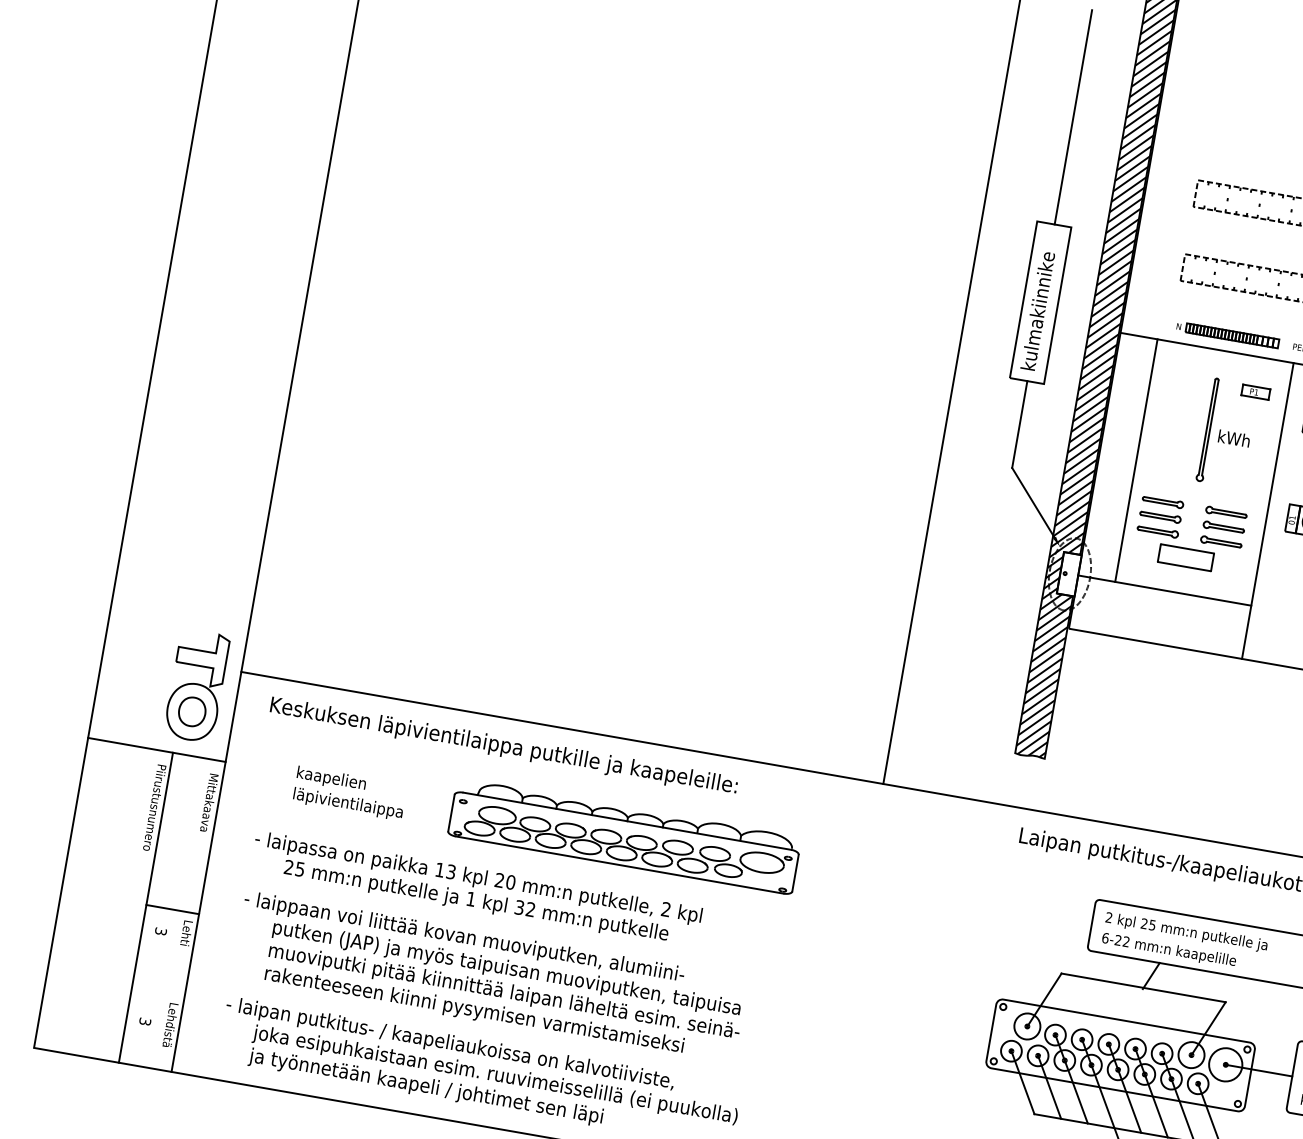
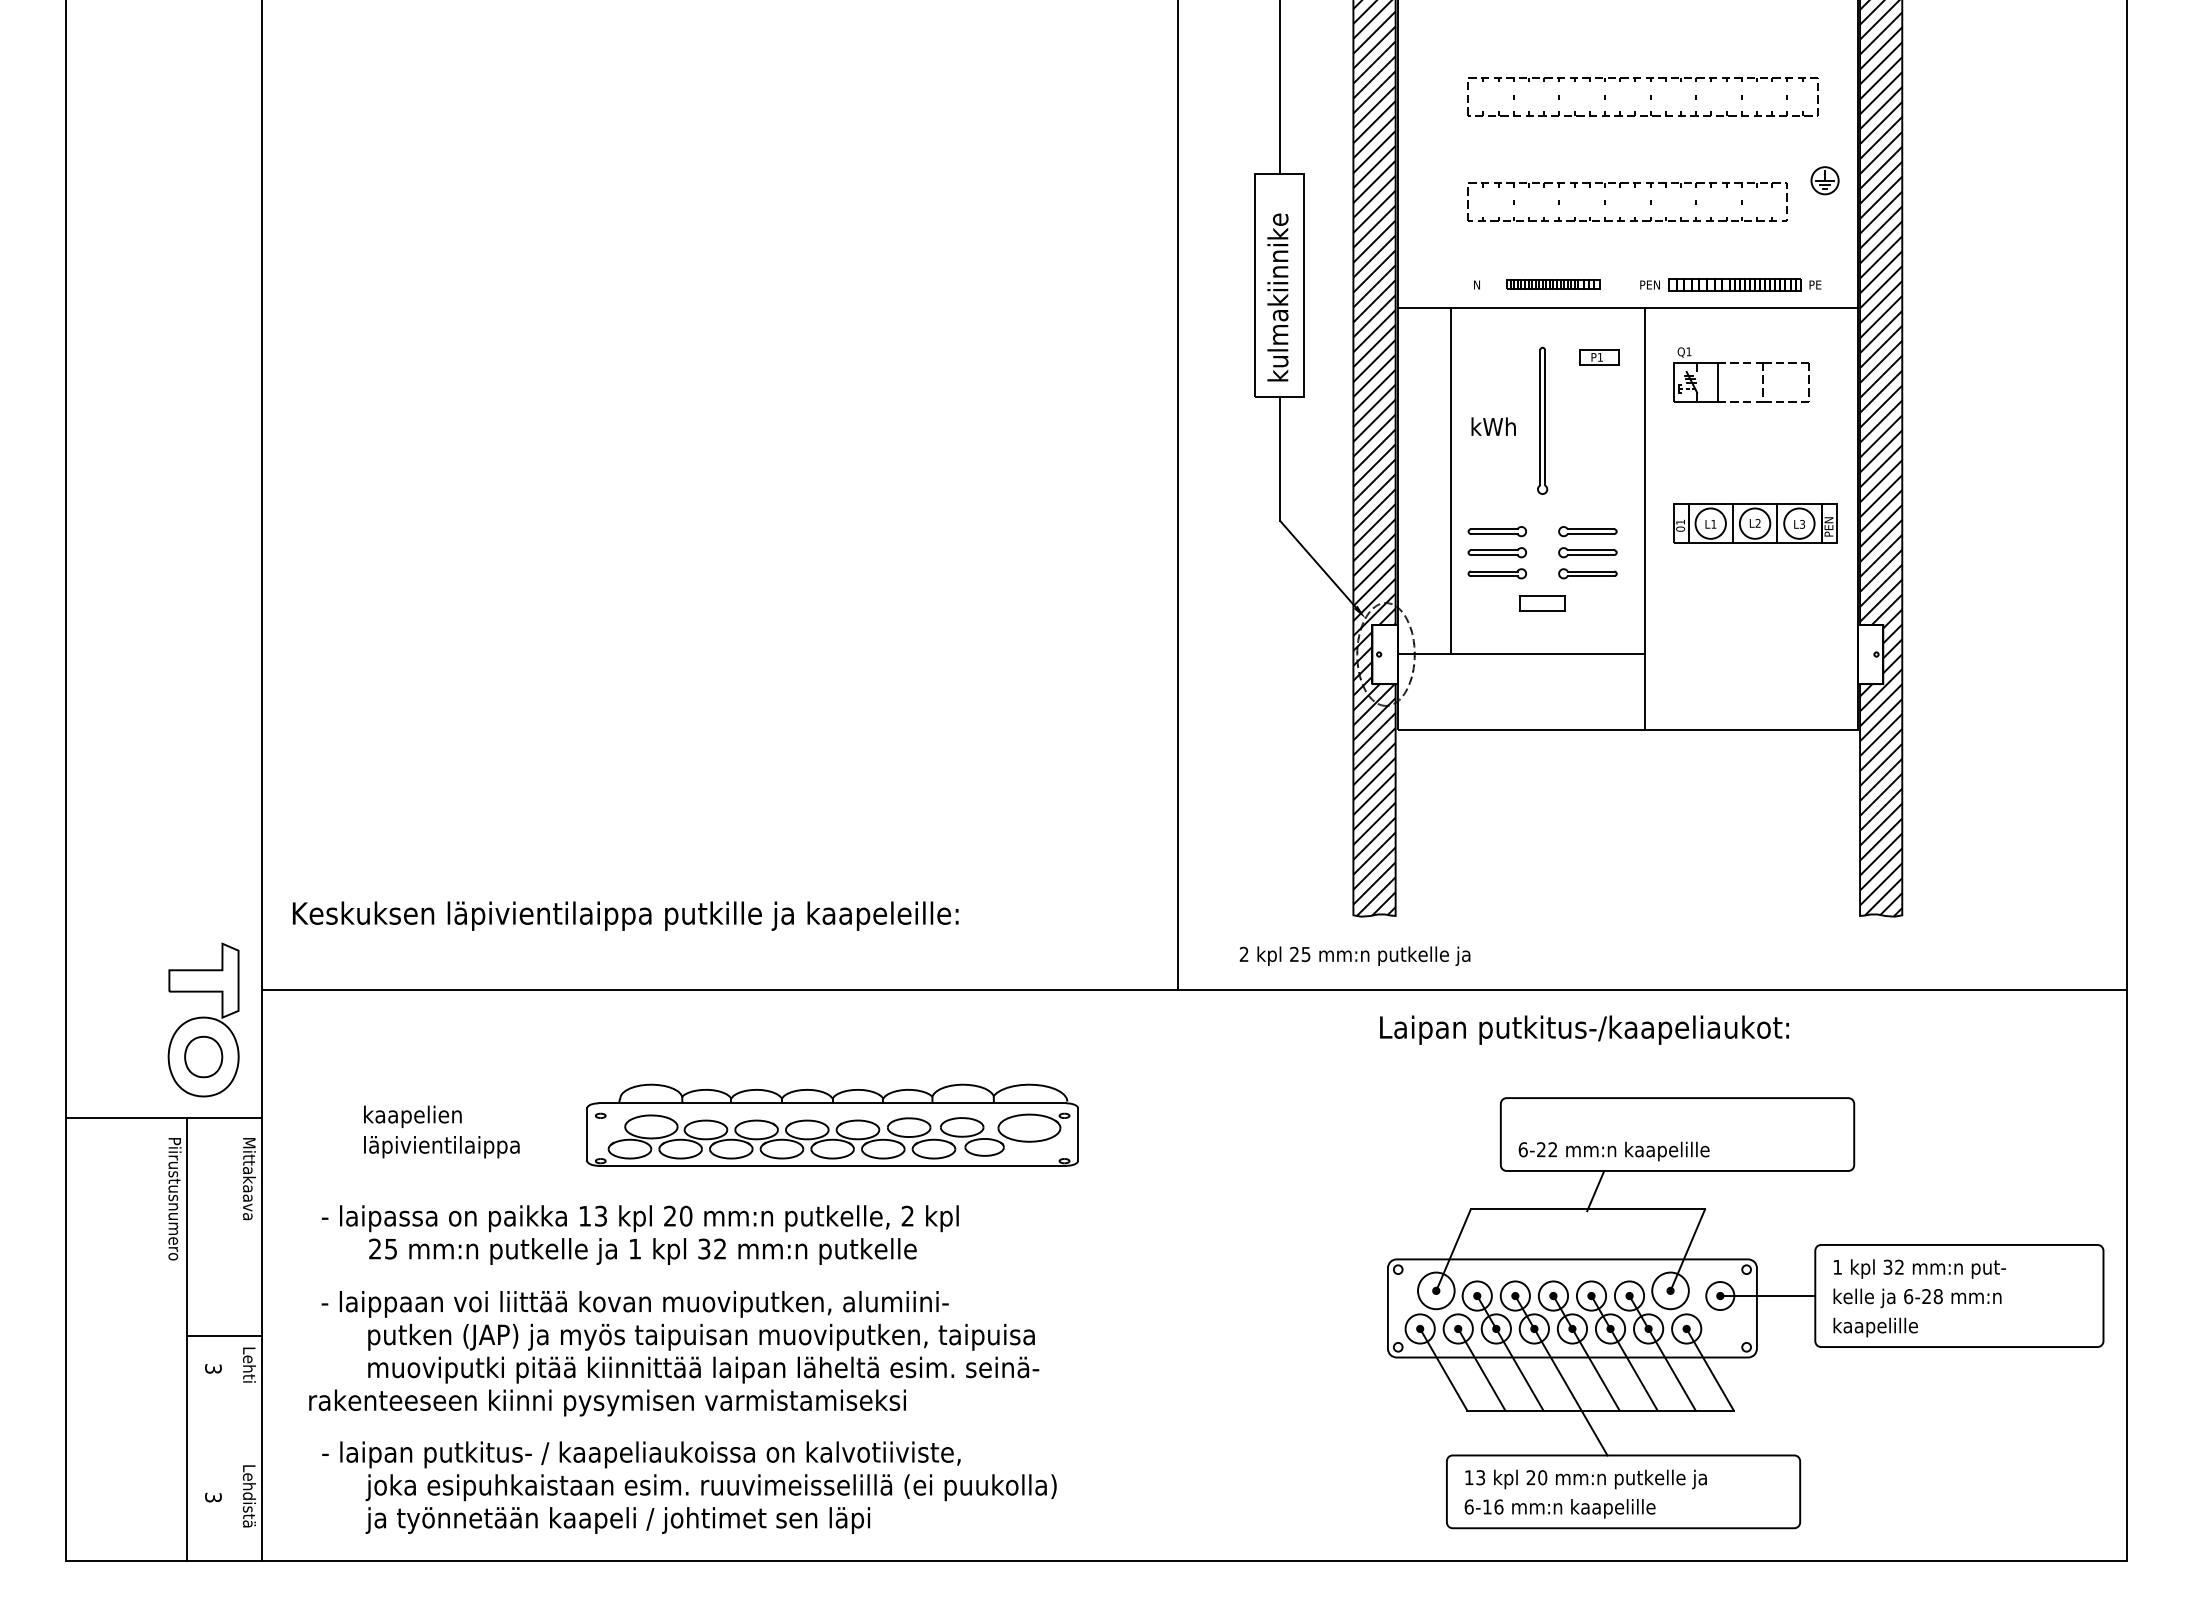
part: (1232, 335) -> (1553, 284), size x0.7
text: (1234, 438) -> (1493, 426), moved
part: (1185, 557) -> (1542, 603), size x0.6
text: (503, 746) -> (625, 915), moved
text: (1186, 931) -> (1354, 955), moved
text: (474, 1010) -> (607, 1402), moved
circle: (1225, 1064) -> (1719, 1295), size x0.6

